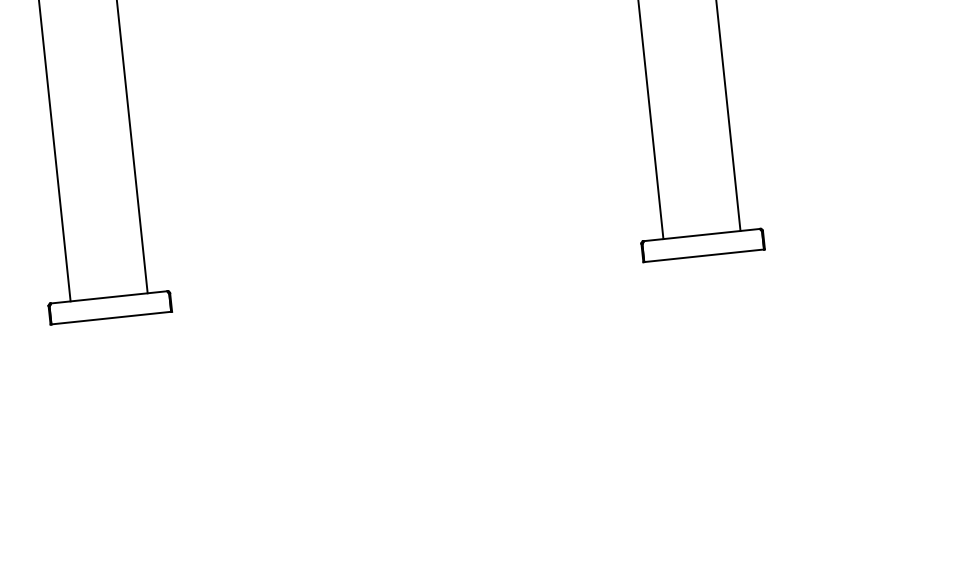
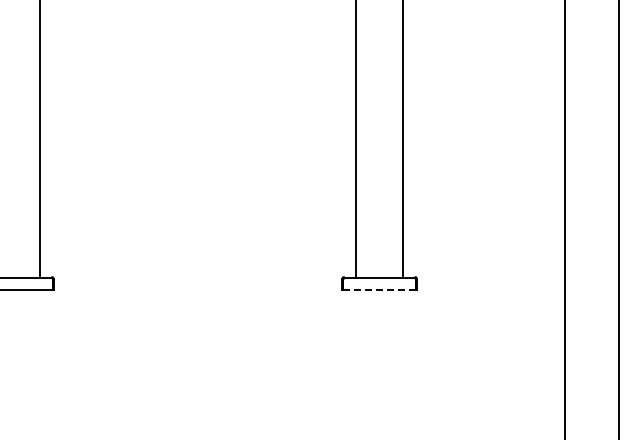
line: (703, 256) -> (379, 290), solid -> dashed

